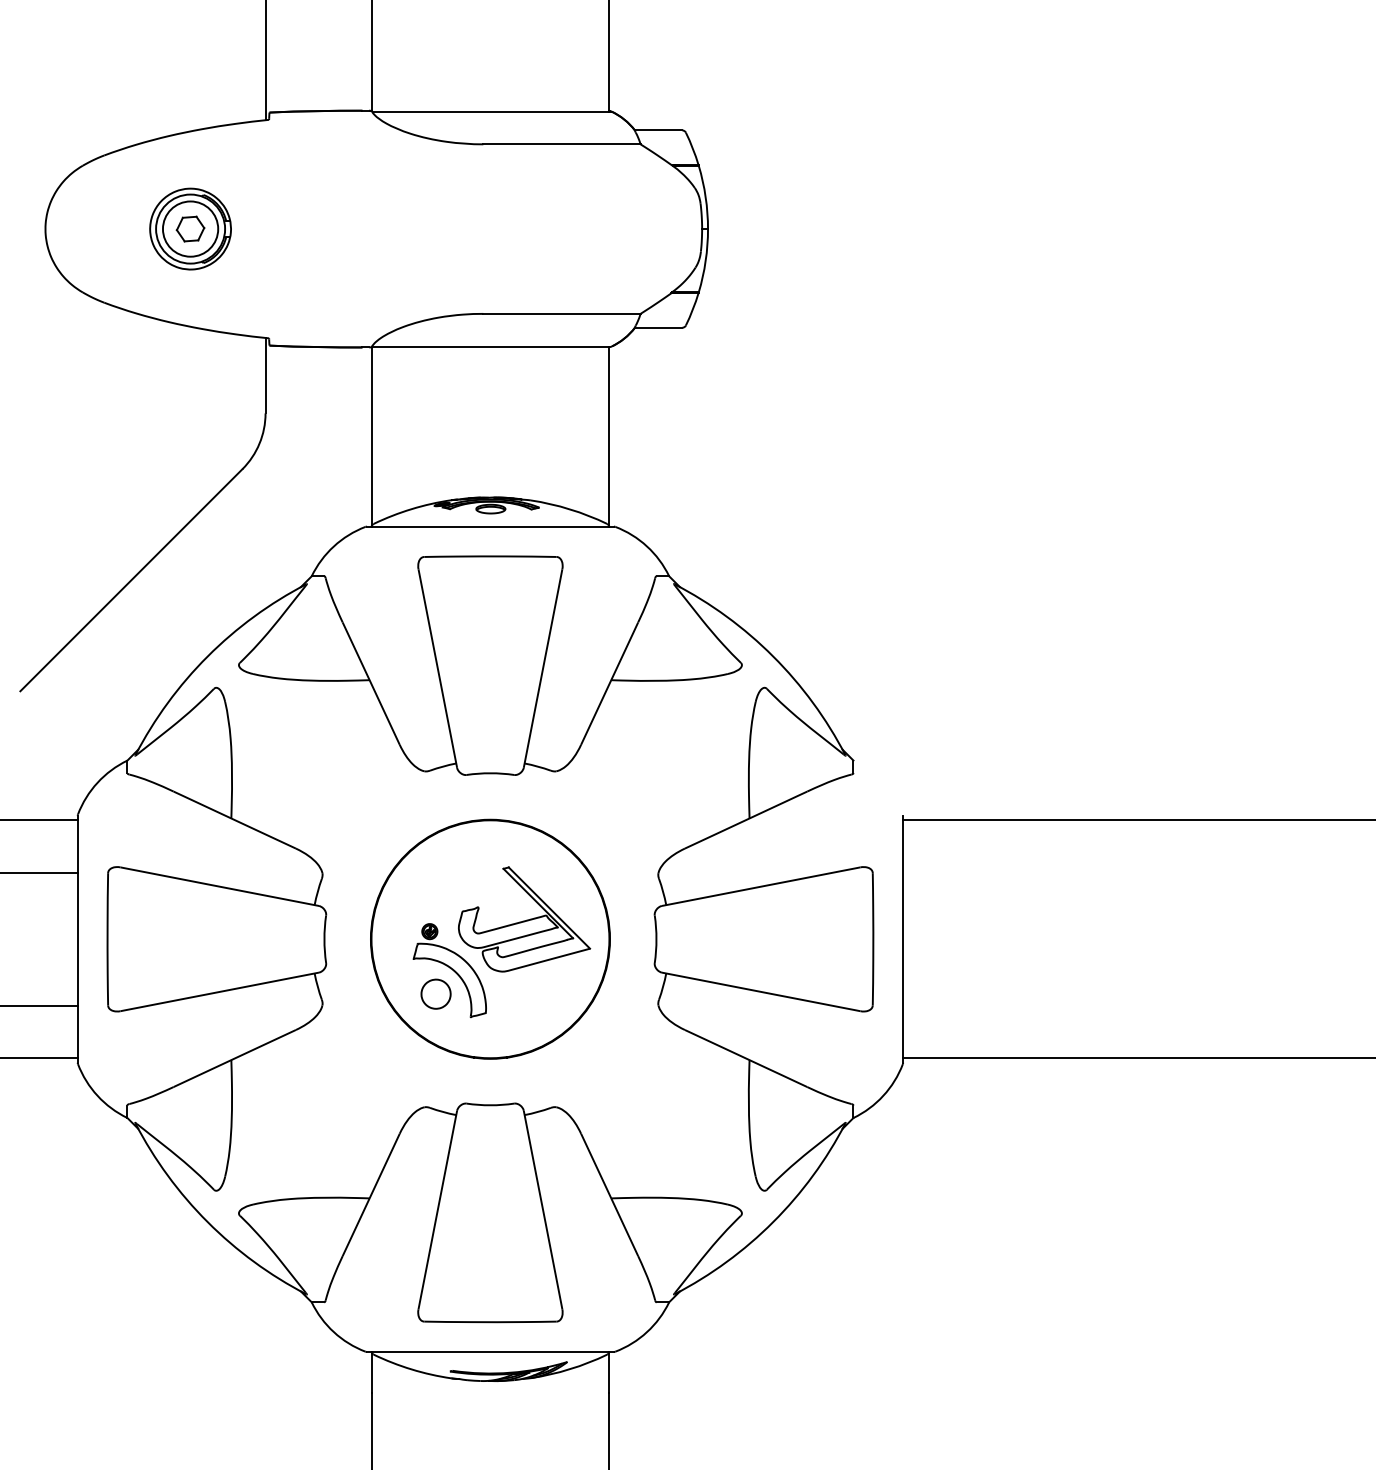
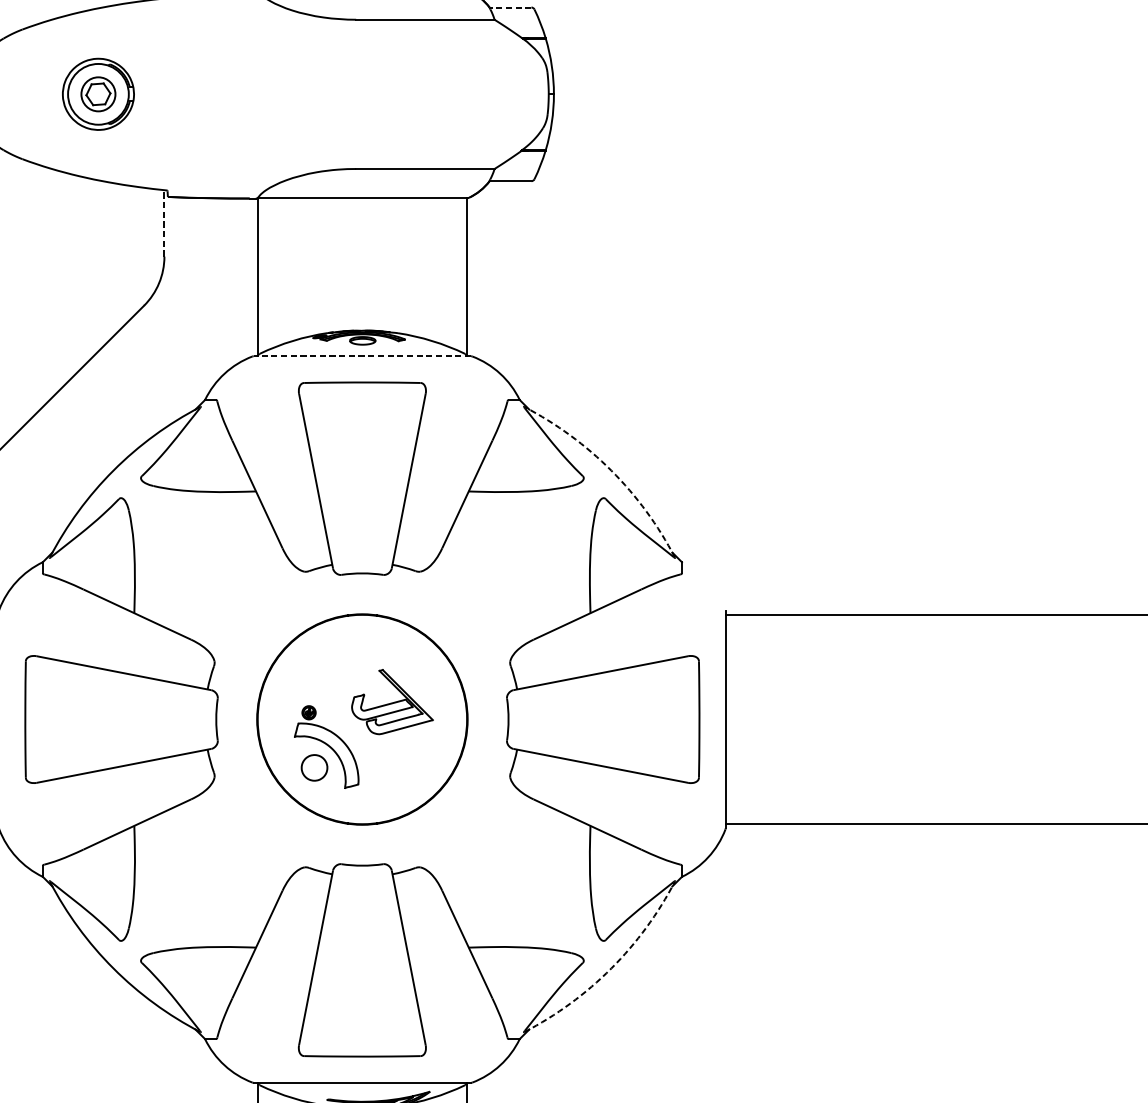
line: (658, 130) -> (510, 7), solid -> dashed
circle: (190, 228) -> (98, 93), size x0.7
line: (265, 375) -> (164, 223), solid -> dashed
line: (489, 526) -> (361, 356), solid -> dashed
arc: (773, 656) -> (611, 470), solid -> dashed
part: (524, 919) -> (392, 702), size x0.7
arc: (773, 1222) -> (611, 968), solid -> dashed

